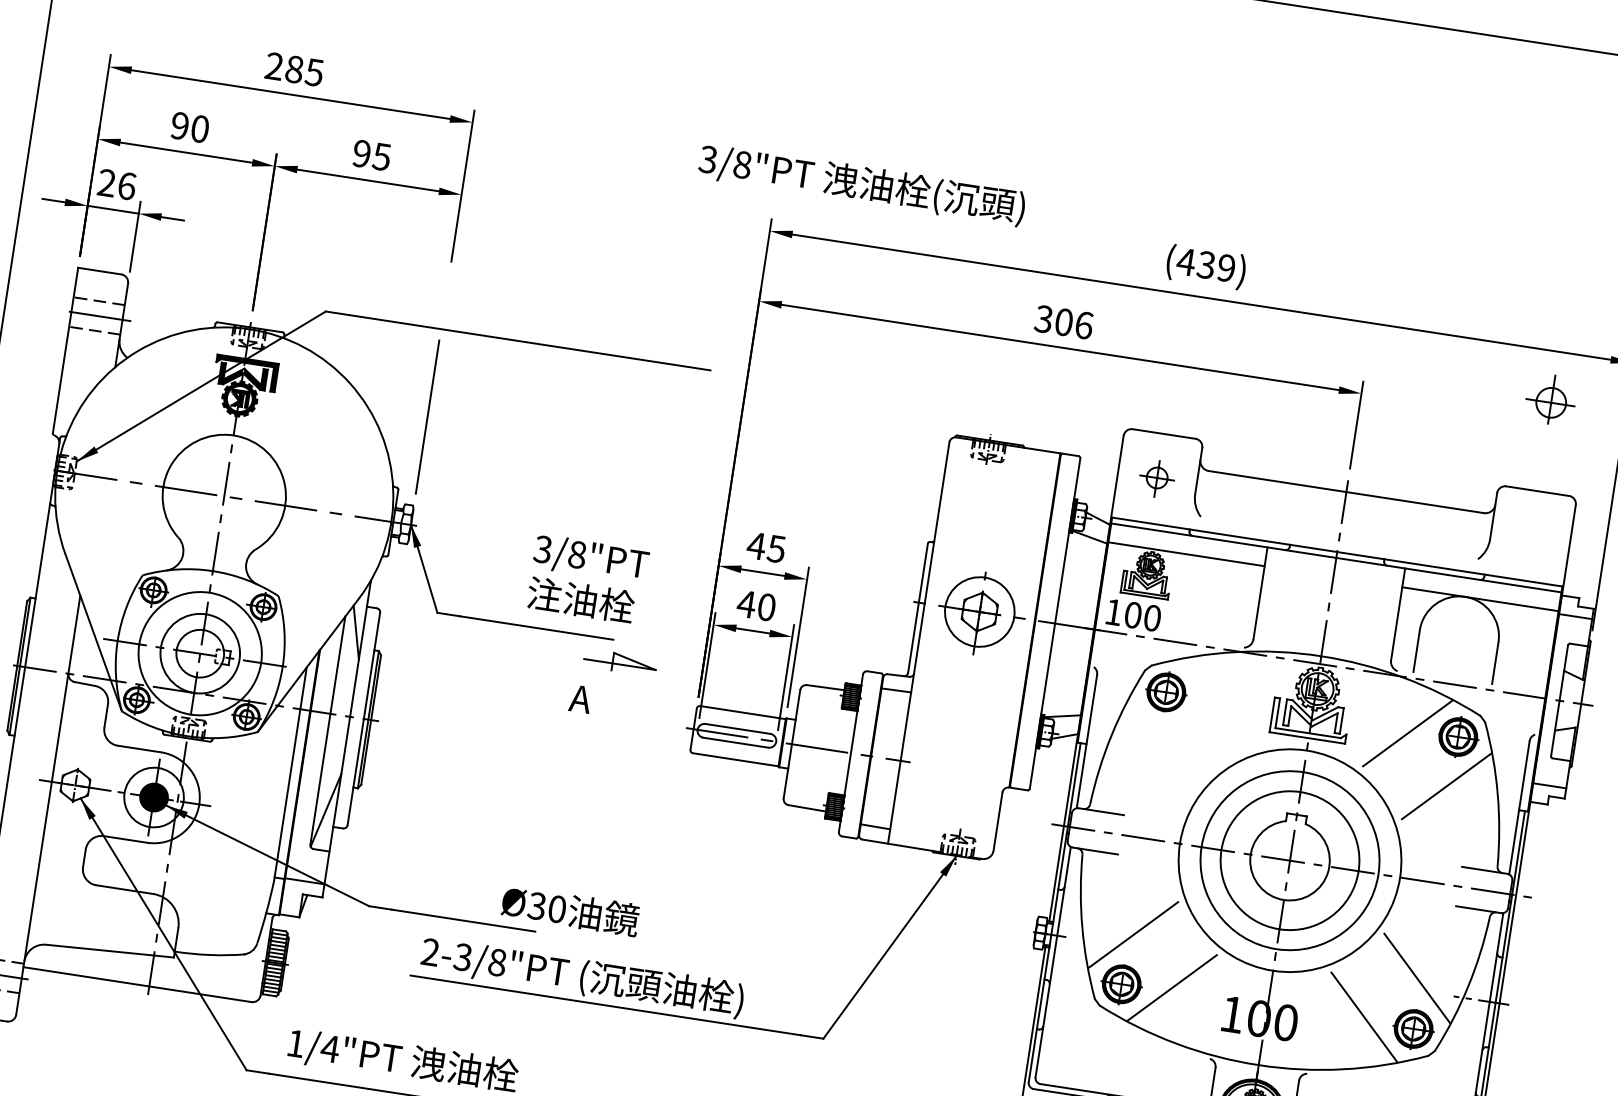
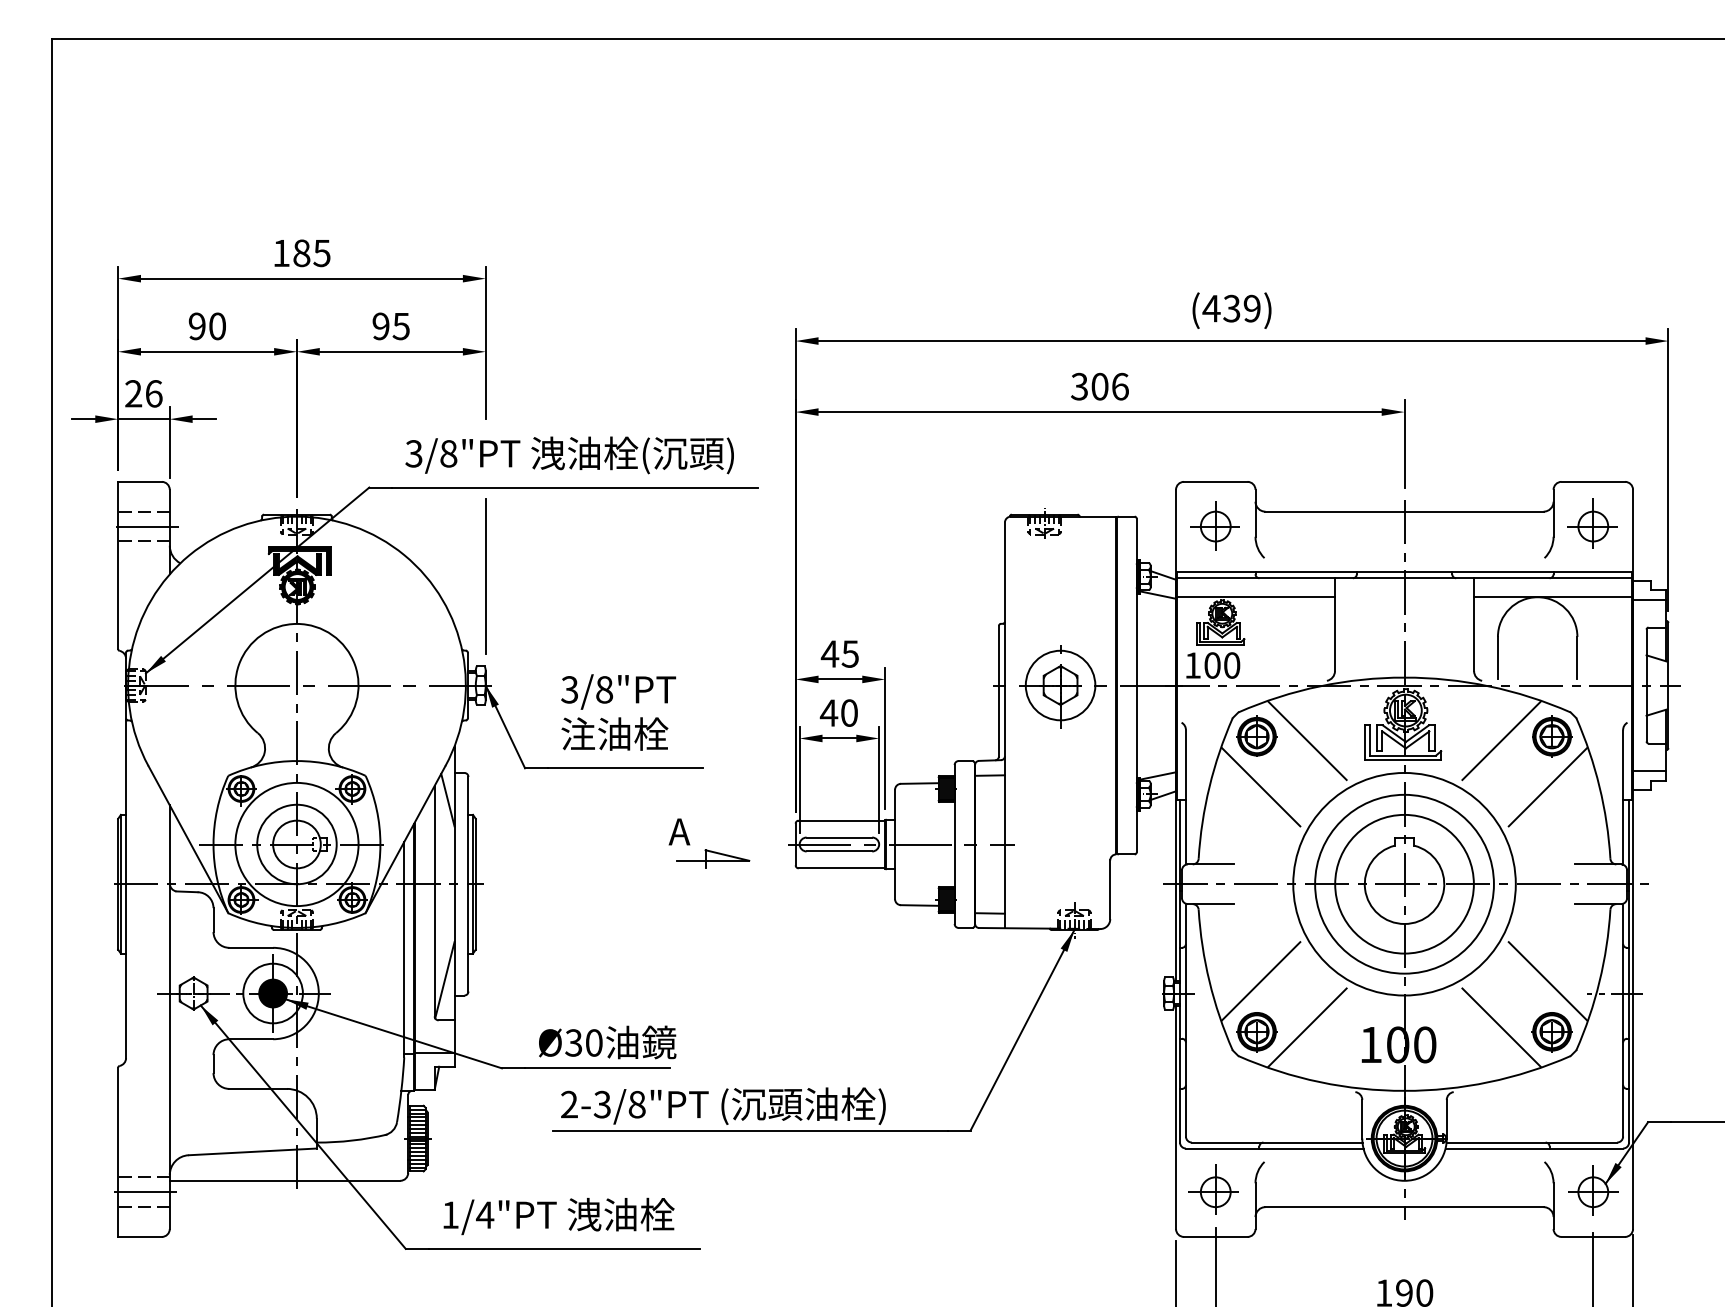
text: (274, 65) -> (281, 252), 285 -> 185
text: (861, 184) -> (569, 455), moved
part: (1550, 399) -> (1592, 523), moved
part: (1156, 476) -> (1214, 525), size x1.43
text: (587, 579) -> (618, 712), moved
part: (620, 662) -> (713, 858), moved
line: (1215, 703) -> (1307, 740), added
line: (1163, 743) -> (1261, 787), added
text: (570, 910) -> (607, 1042), moved

